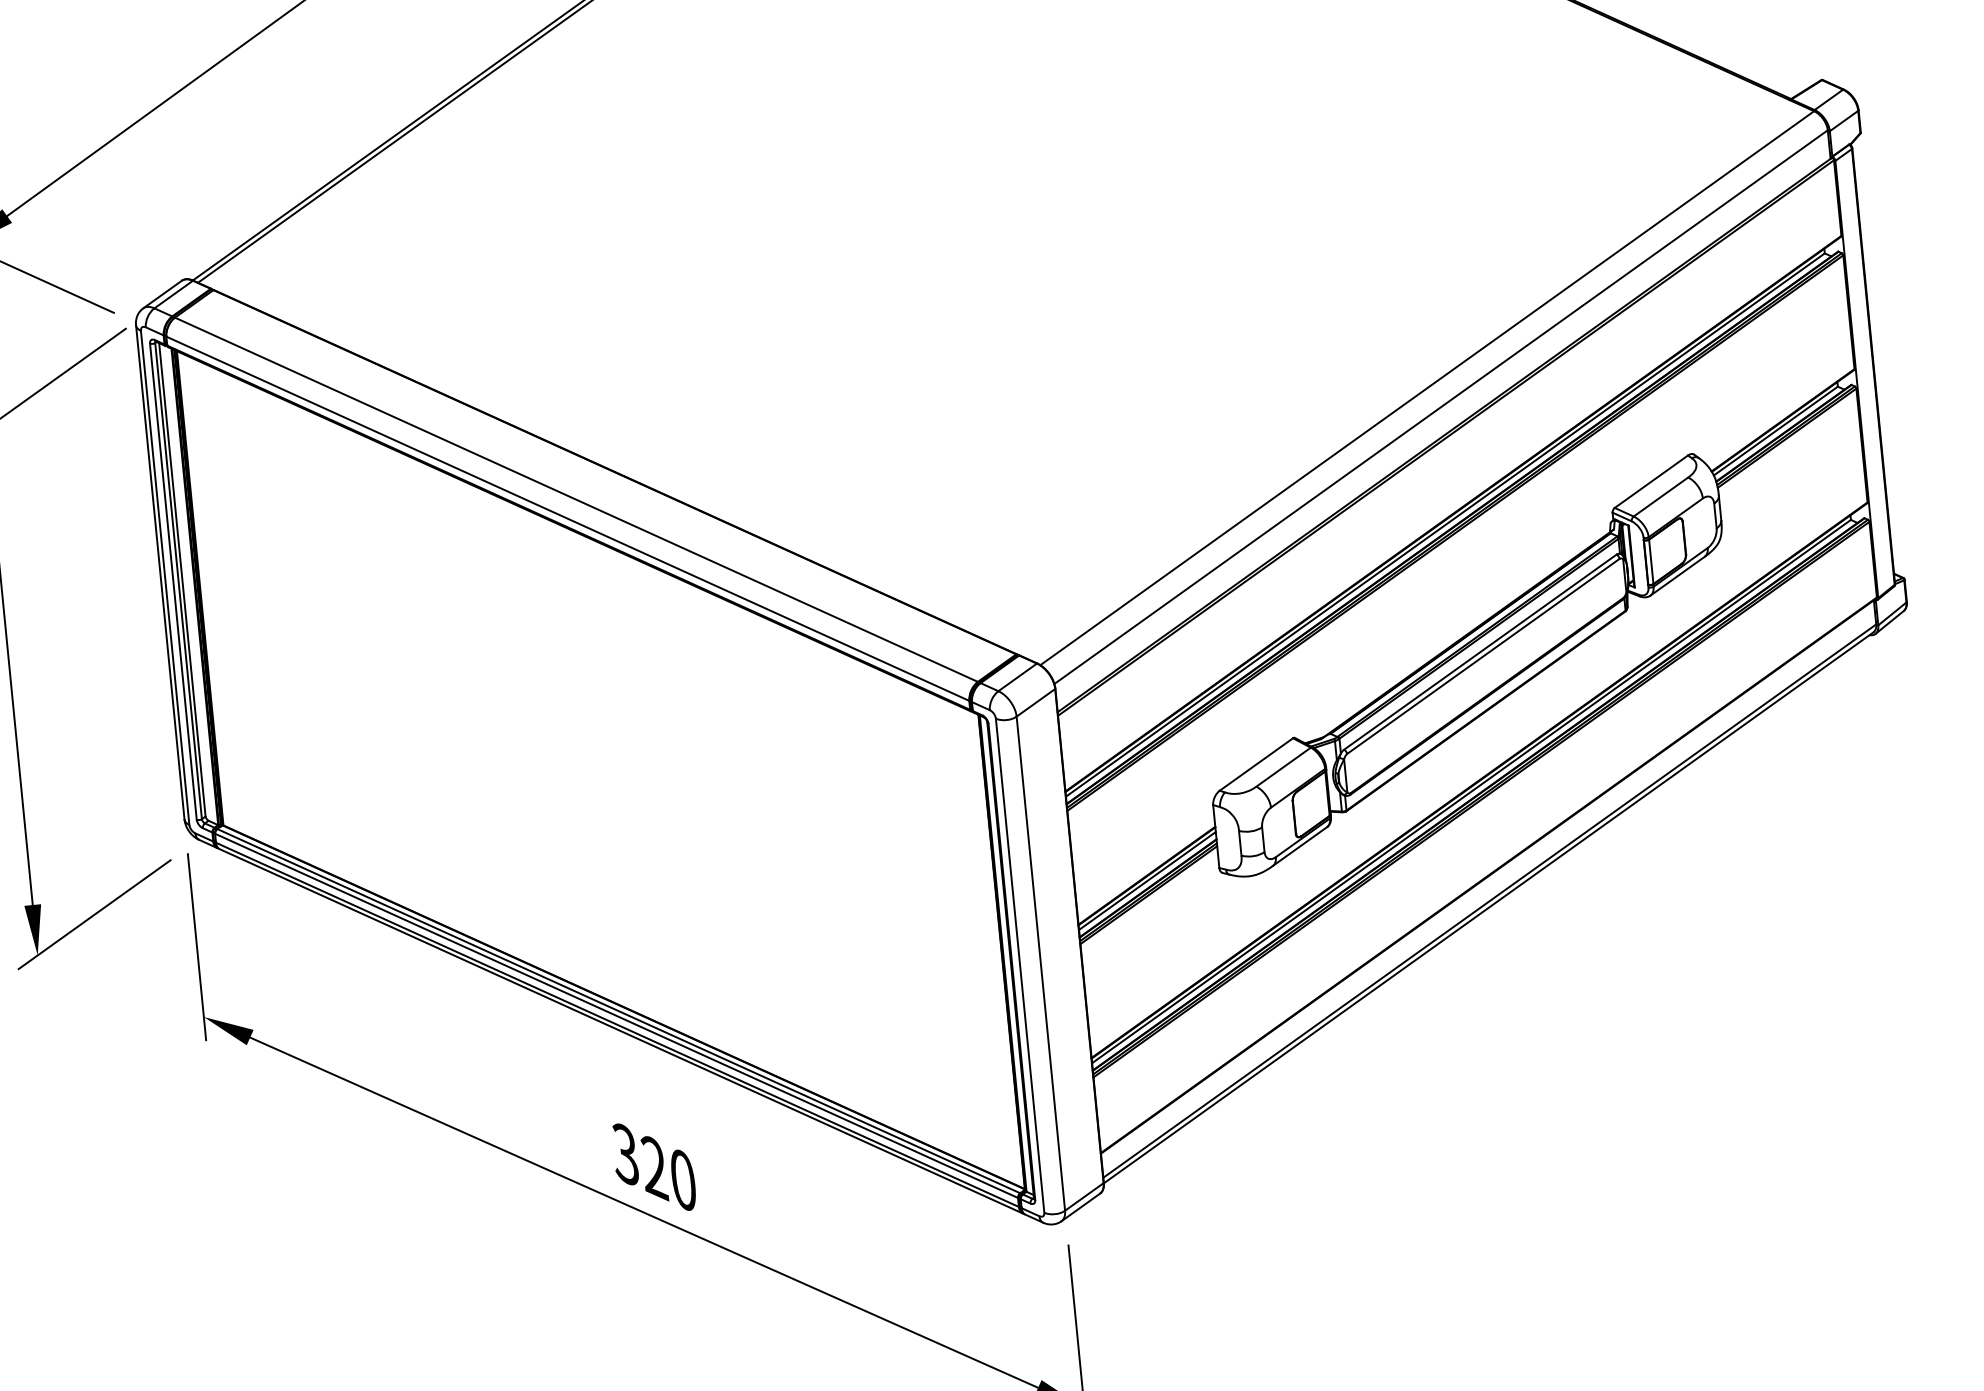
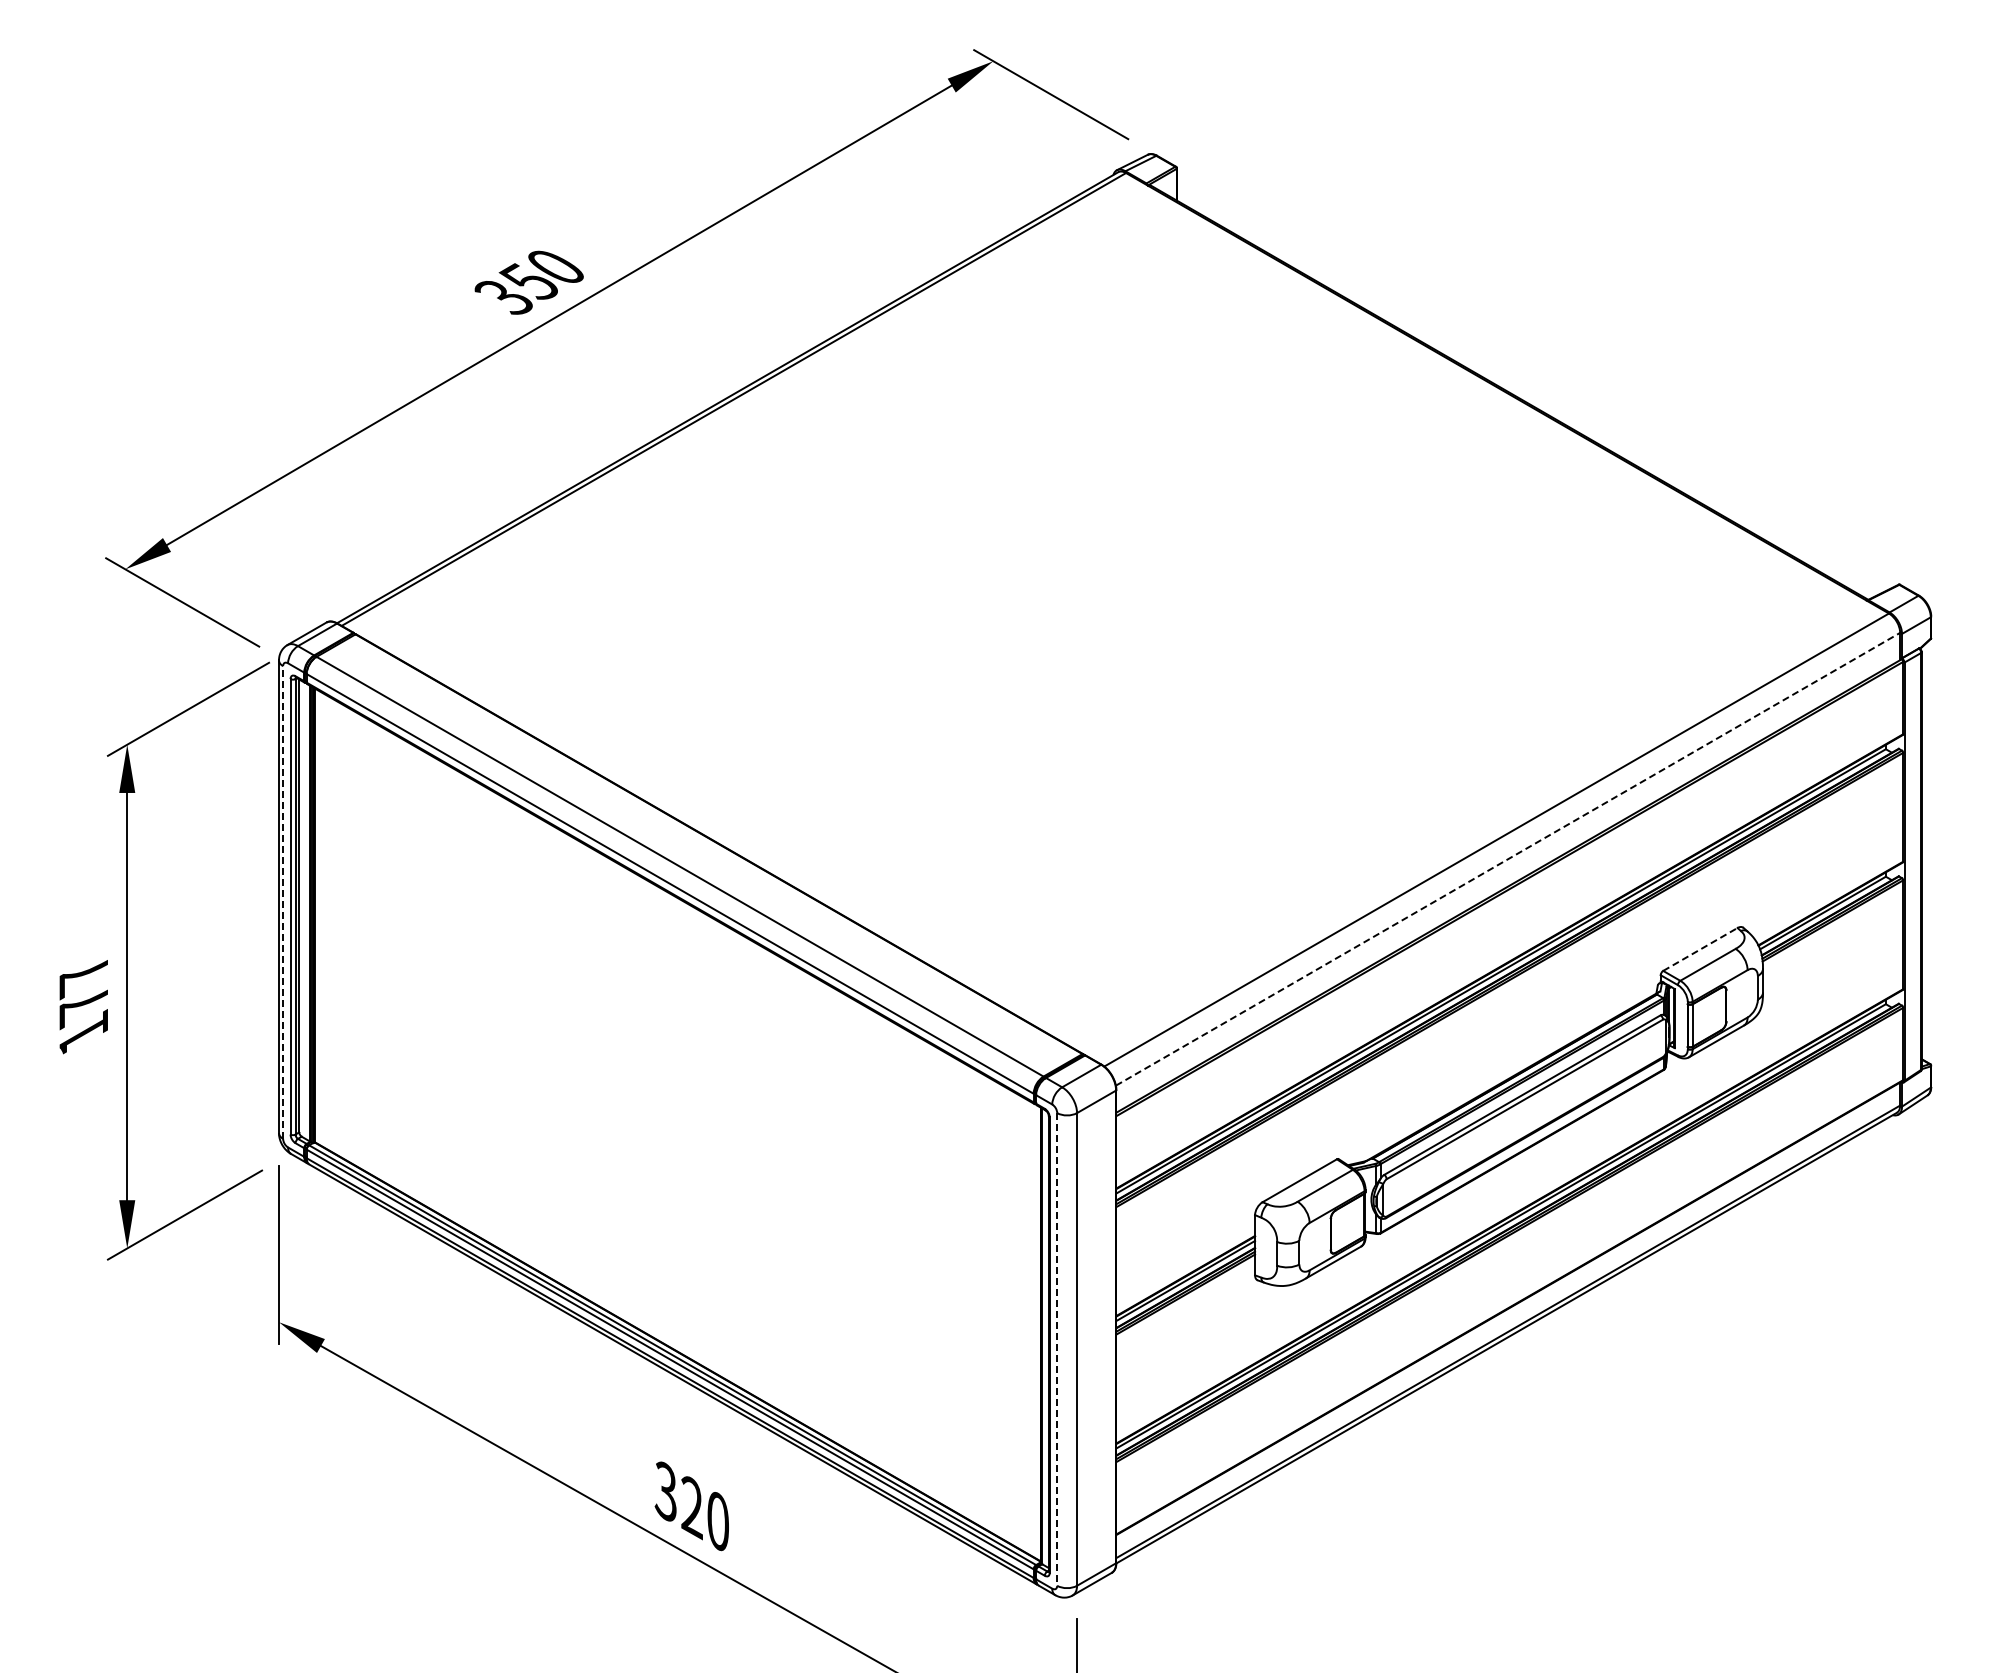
line: (1441, 407) -> (1508, 859), solid -> dashed
line: (1651, 481) -> (1700, 949), solid -> dashed
line: (165, 577) -> (283, 902), solid -> dashed
line: (1020, 965) -> (1057, 1349), solid -> dashed

